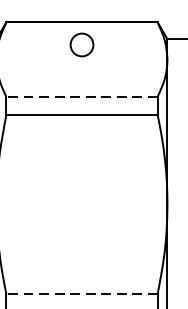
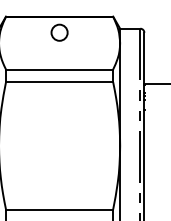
line: (81, 96) -> (59, 69), dashed -> solid
line: (81, 294) -> (59, 209), dashed -> solid

